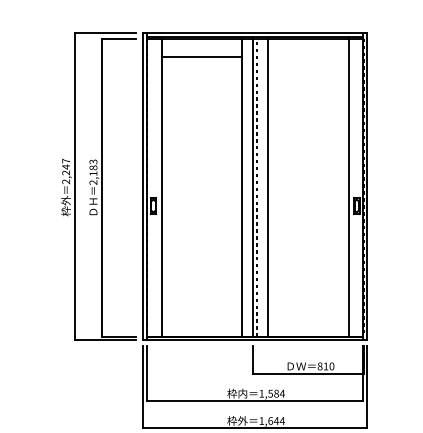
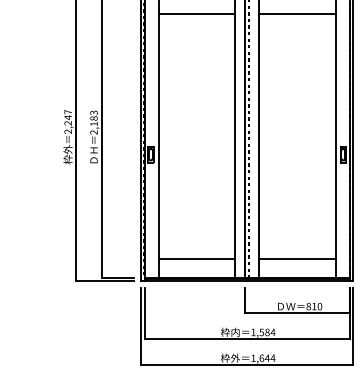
line: (308, 57) -> (297, 13), added
line: (201, 316) -> (196, 259), added
line: (308, 316) -> (297, 259), added

